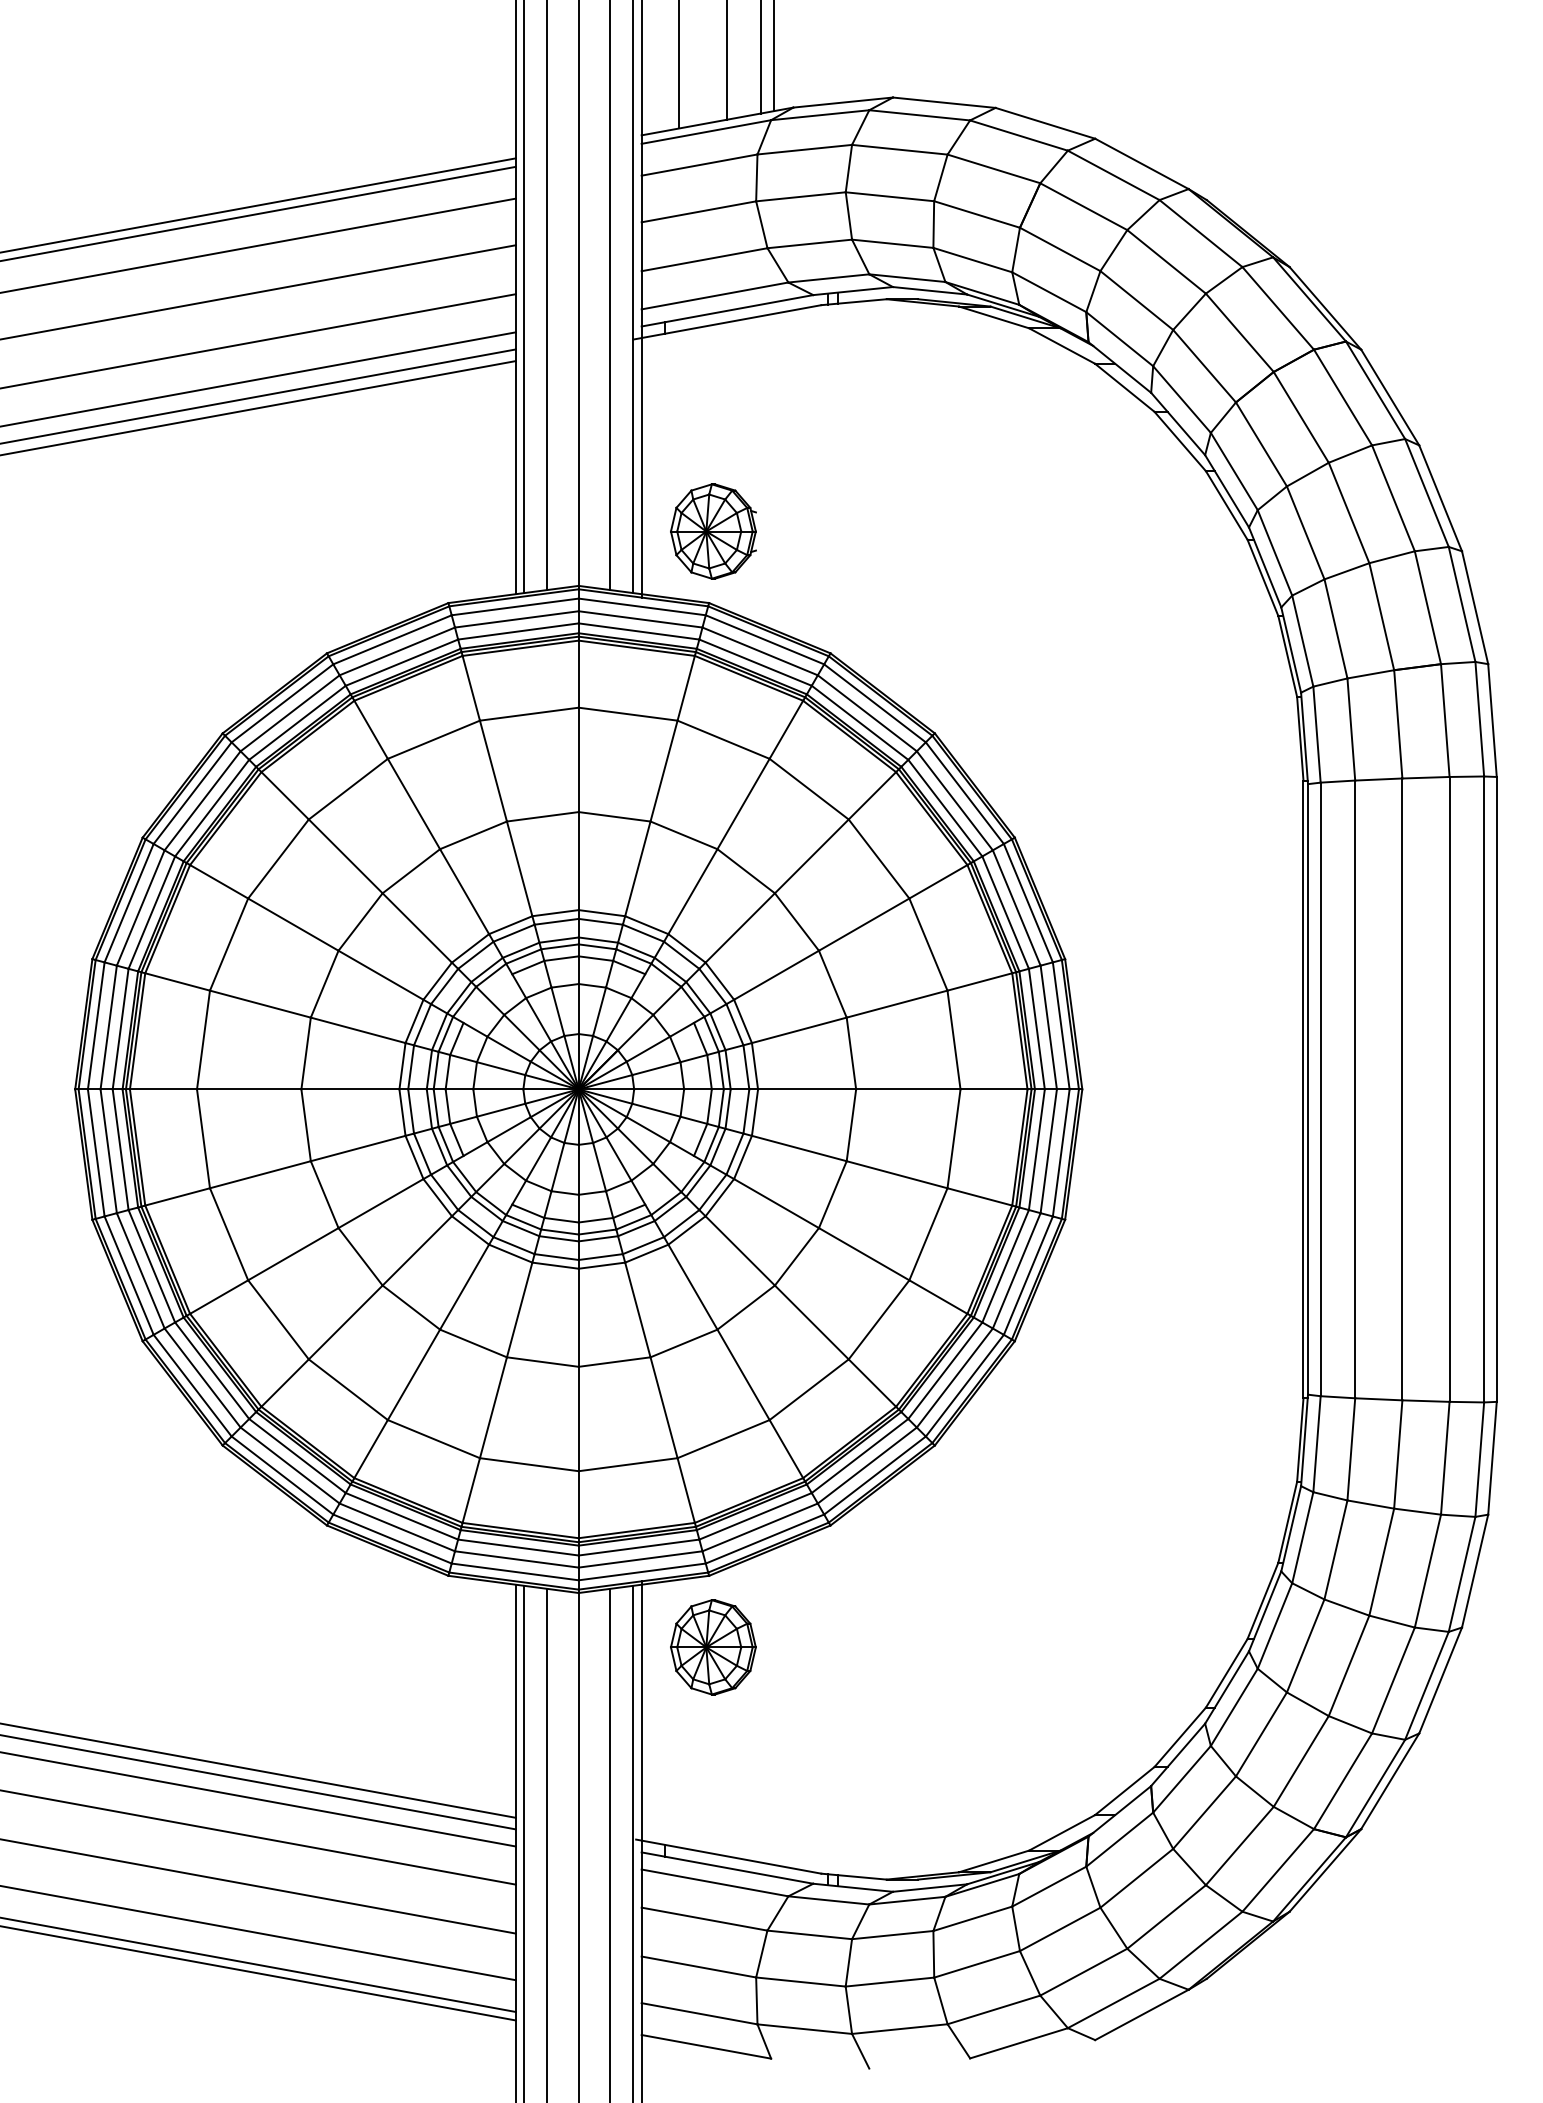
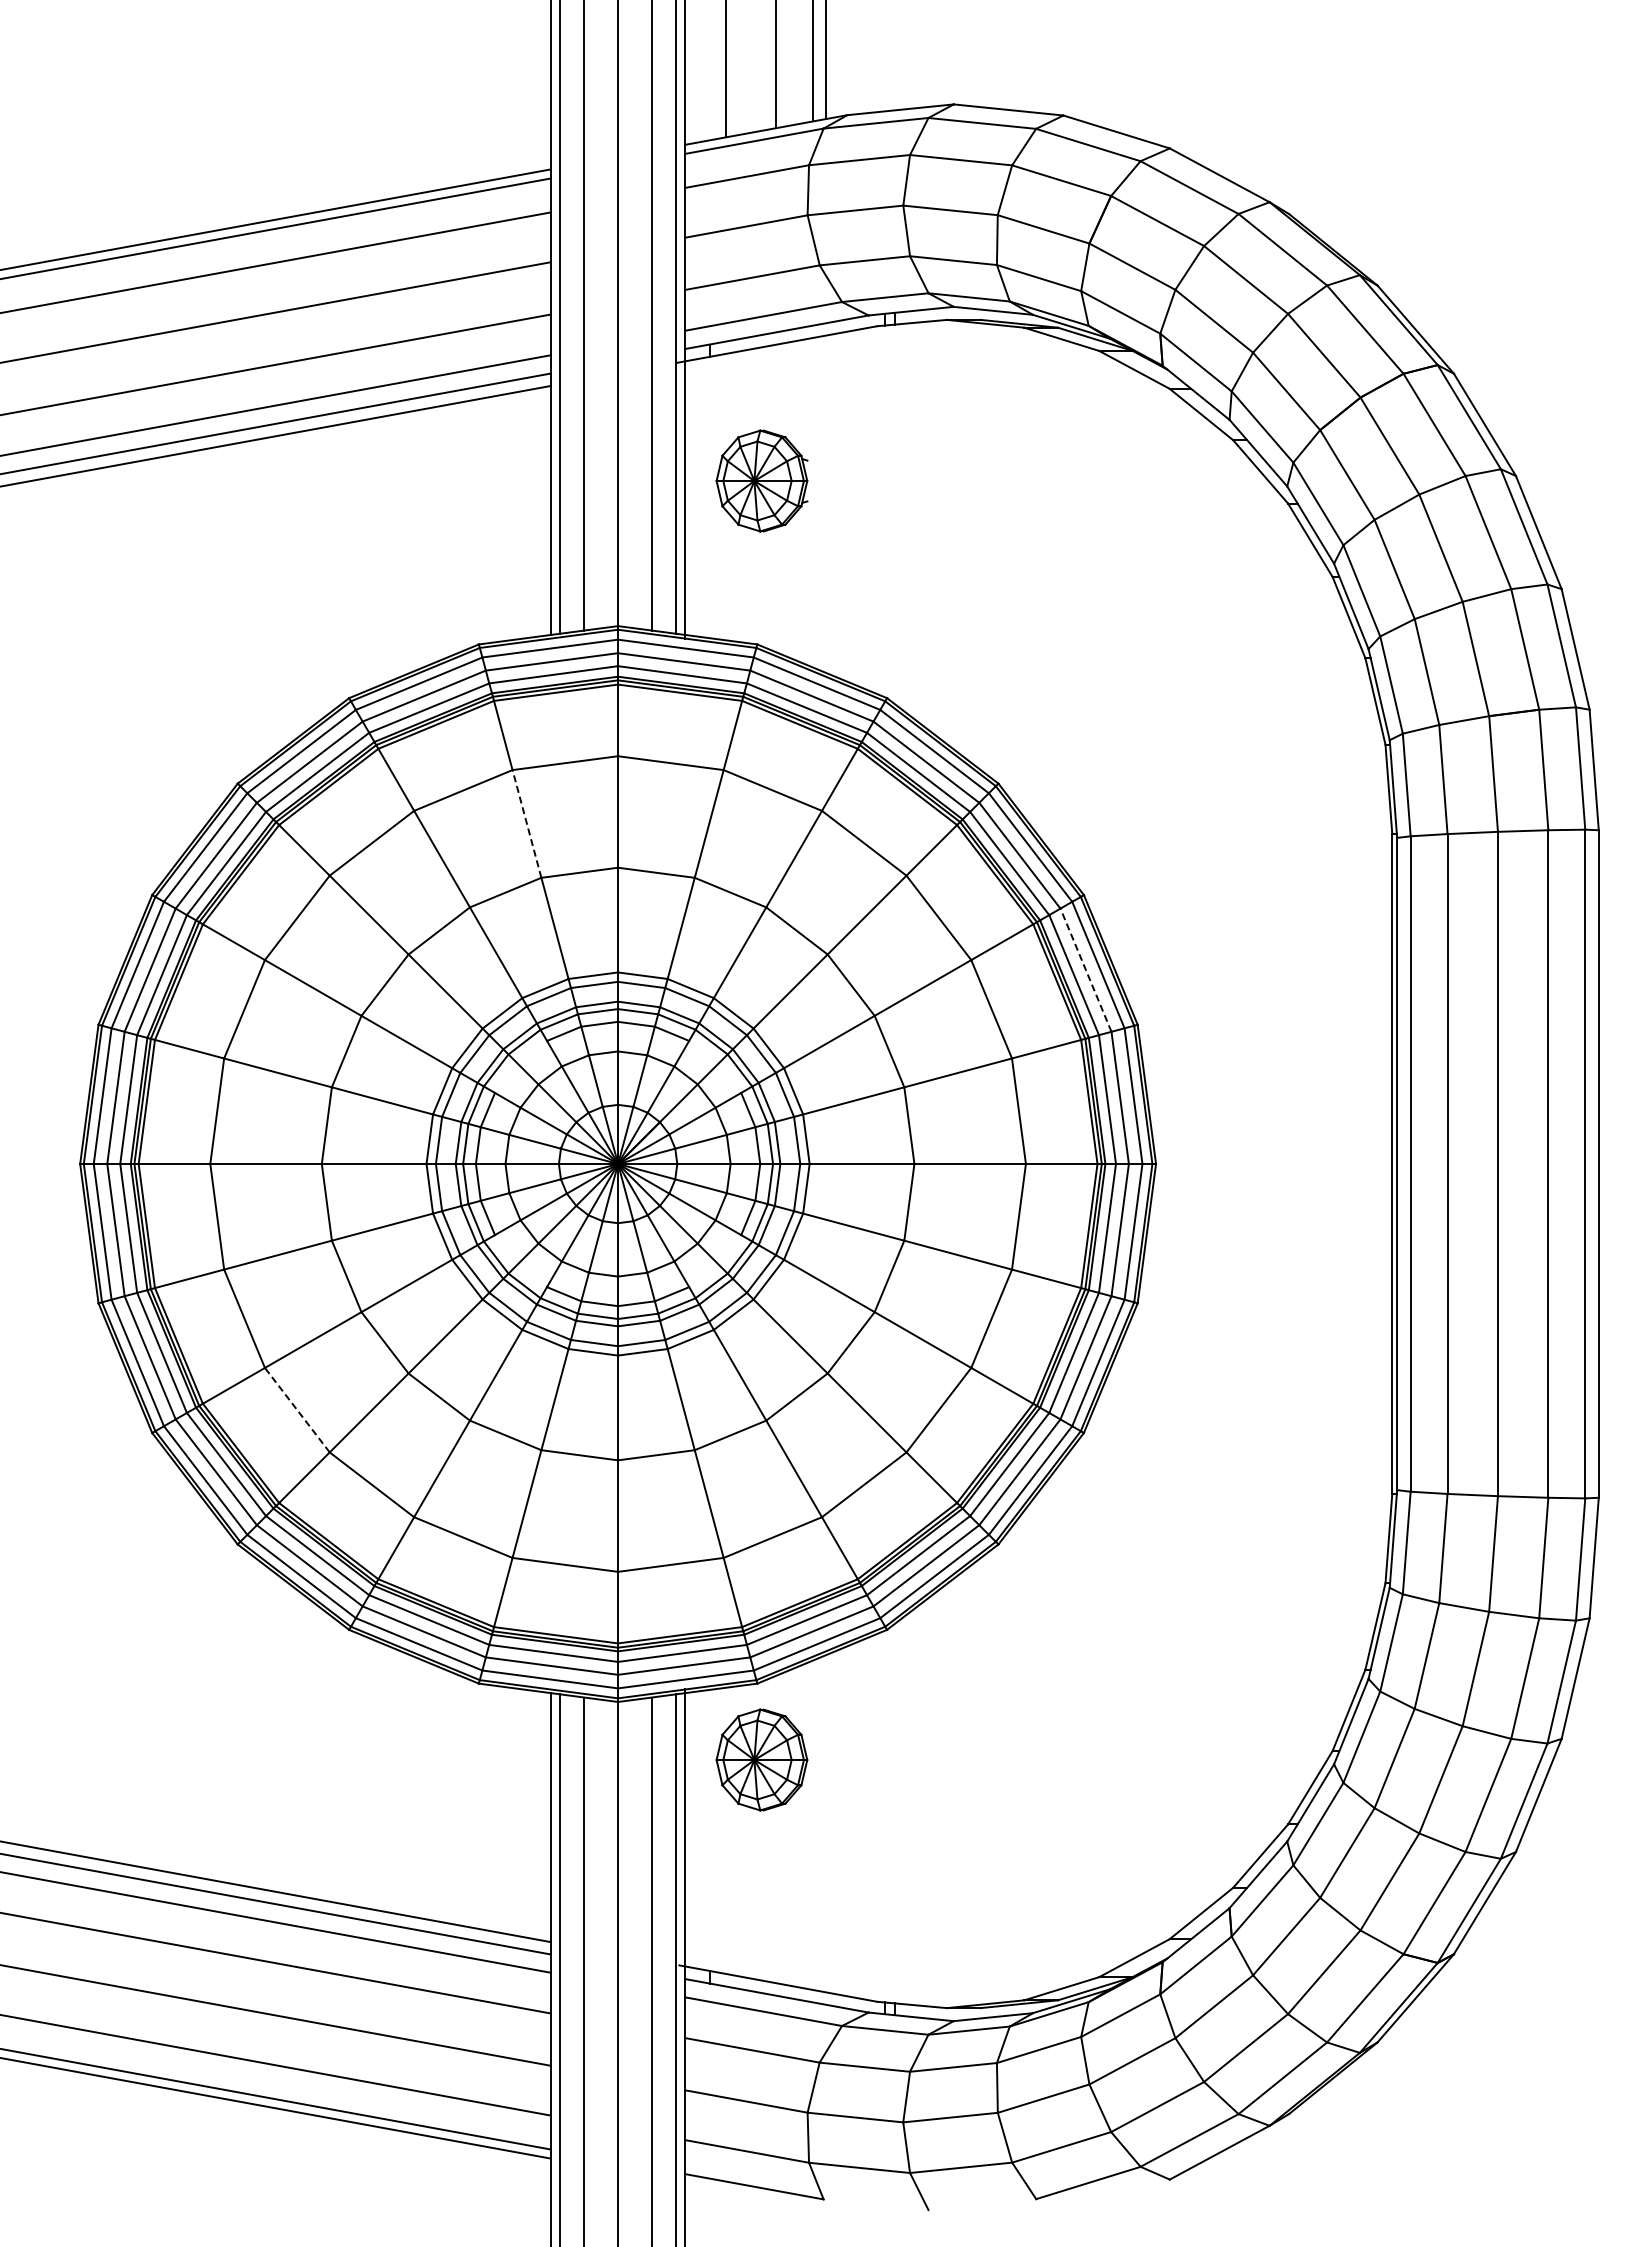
part: (712, 531) -> (761, 480), moved
line: (493, 770) -> (526, 823), solid -> dashed
line: (1016, 908) -> (1085, 970), solid -> dashed
line: (278, 1319) -> (297, 1409), solid -> dashed

